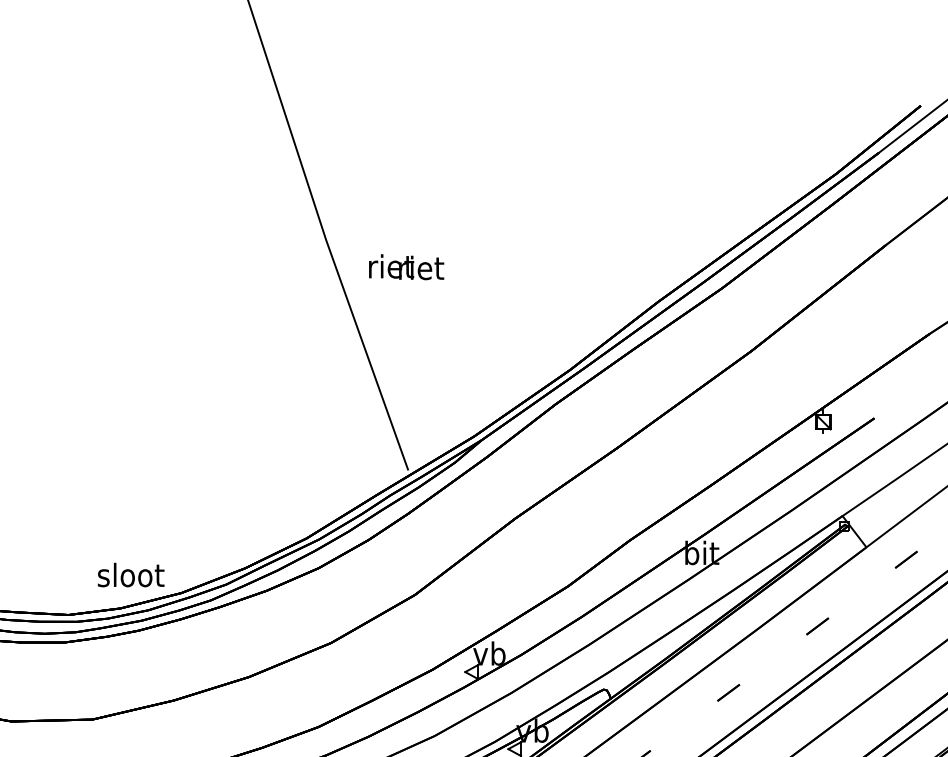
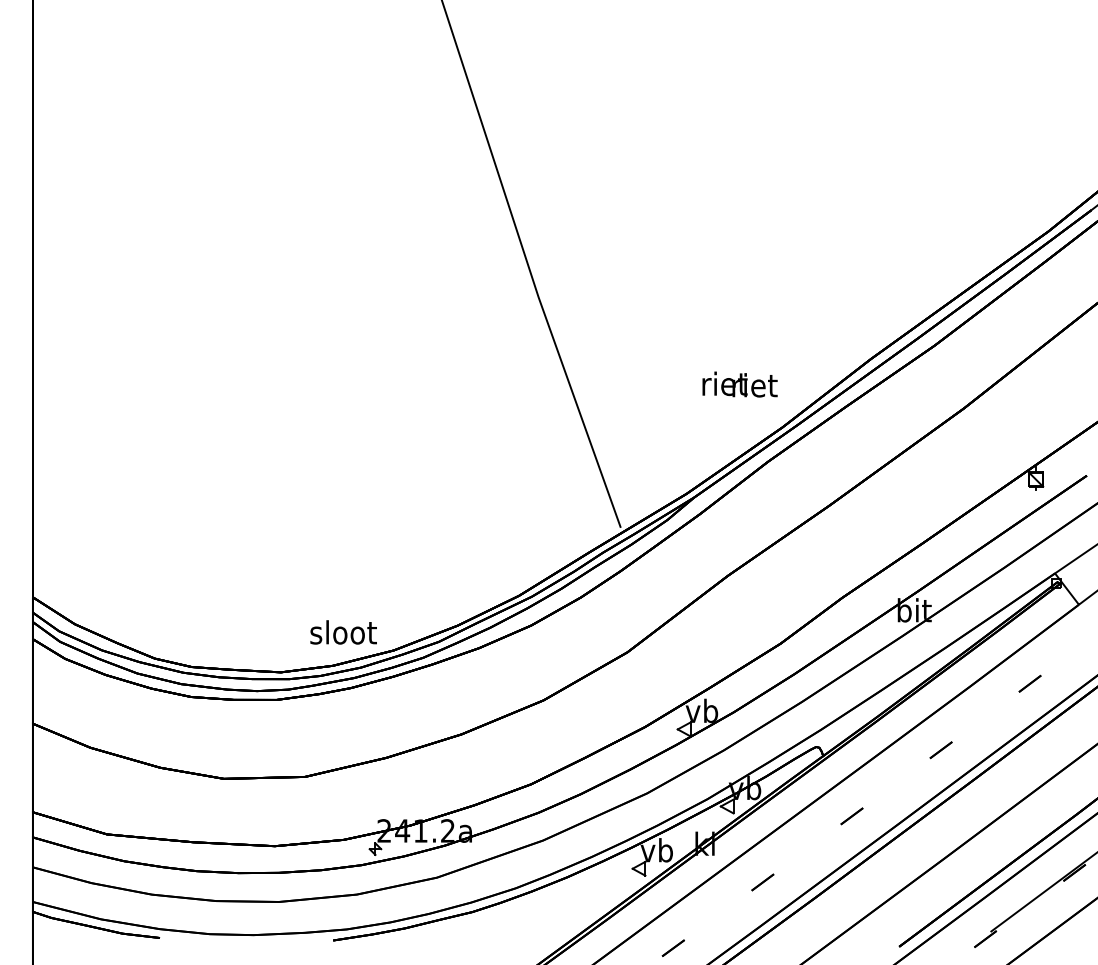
text: (406, 267) -> (739, 384), moved

